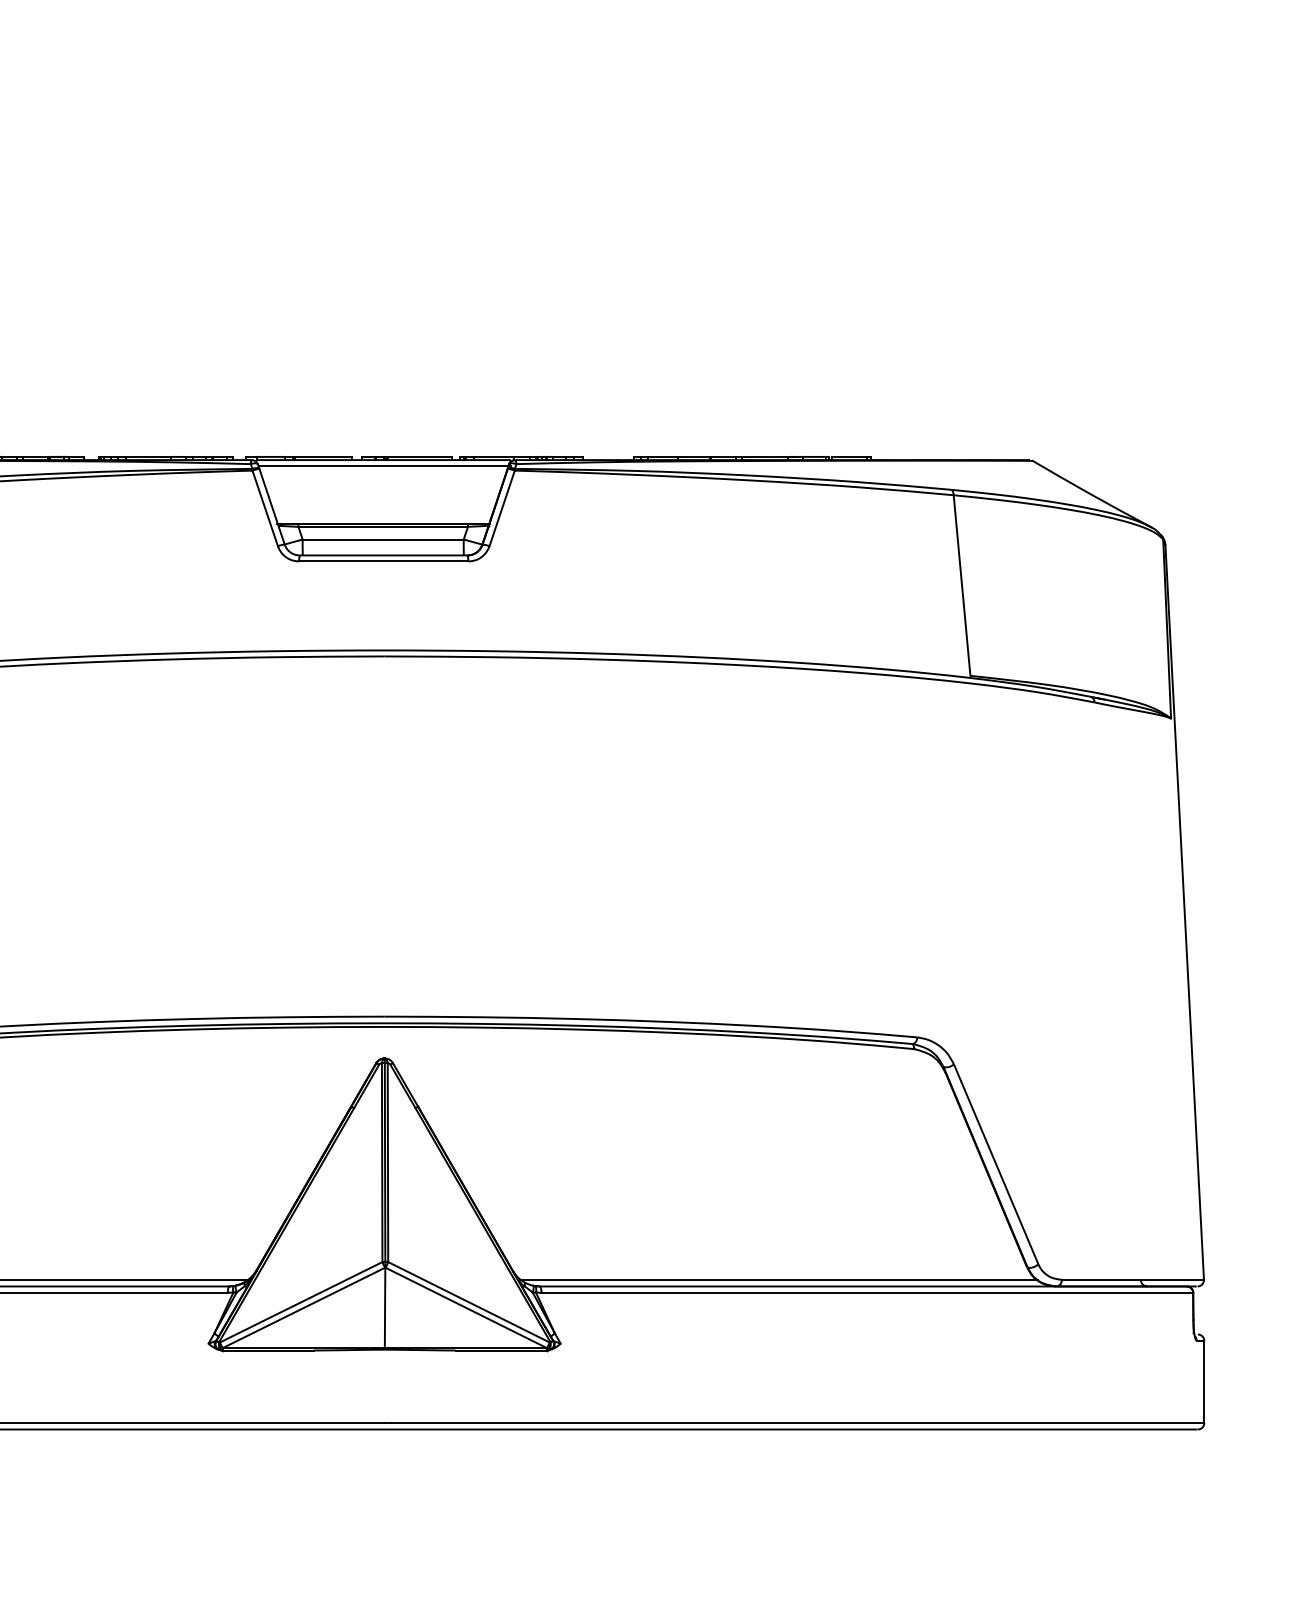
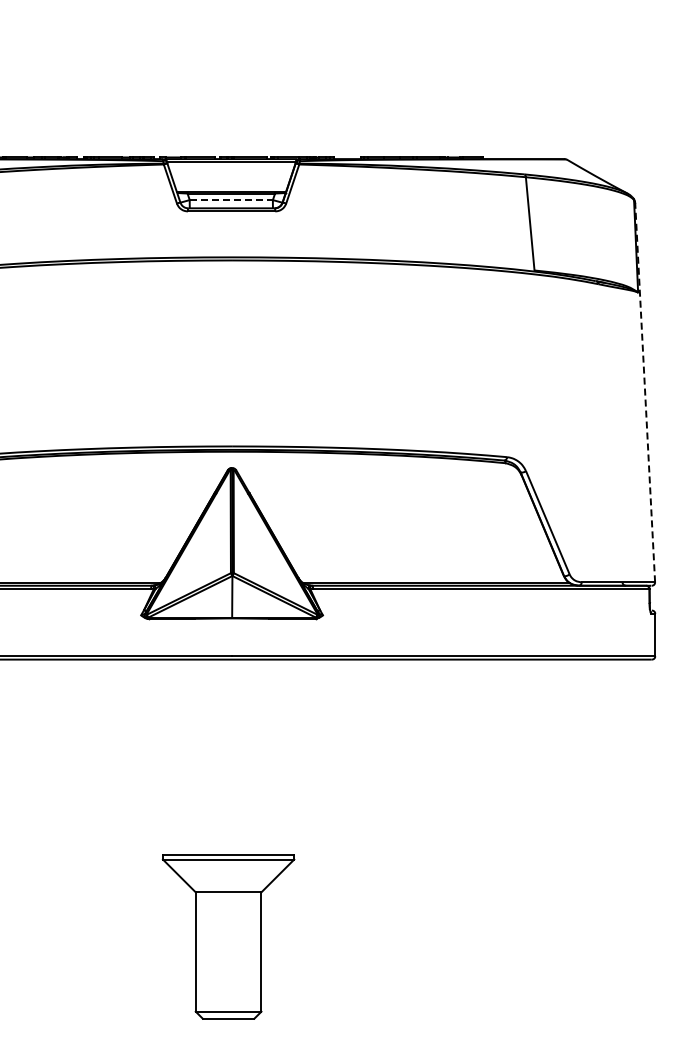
line: (383, 540) -> (231, 200), solid -> dashed
line: (1185, 912) -> (645, 392), solid -> dashed

